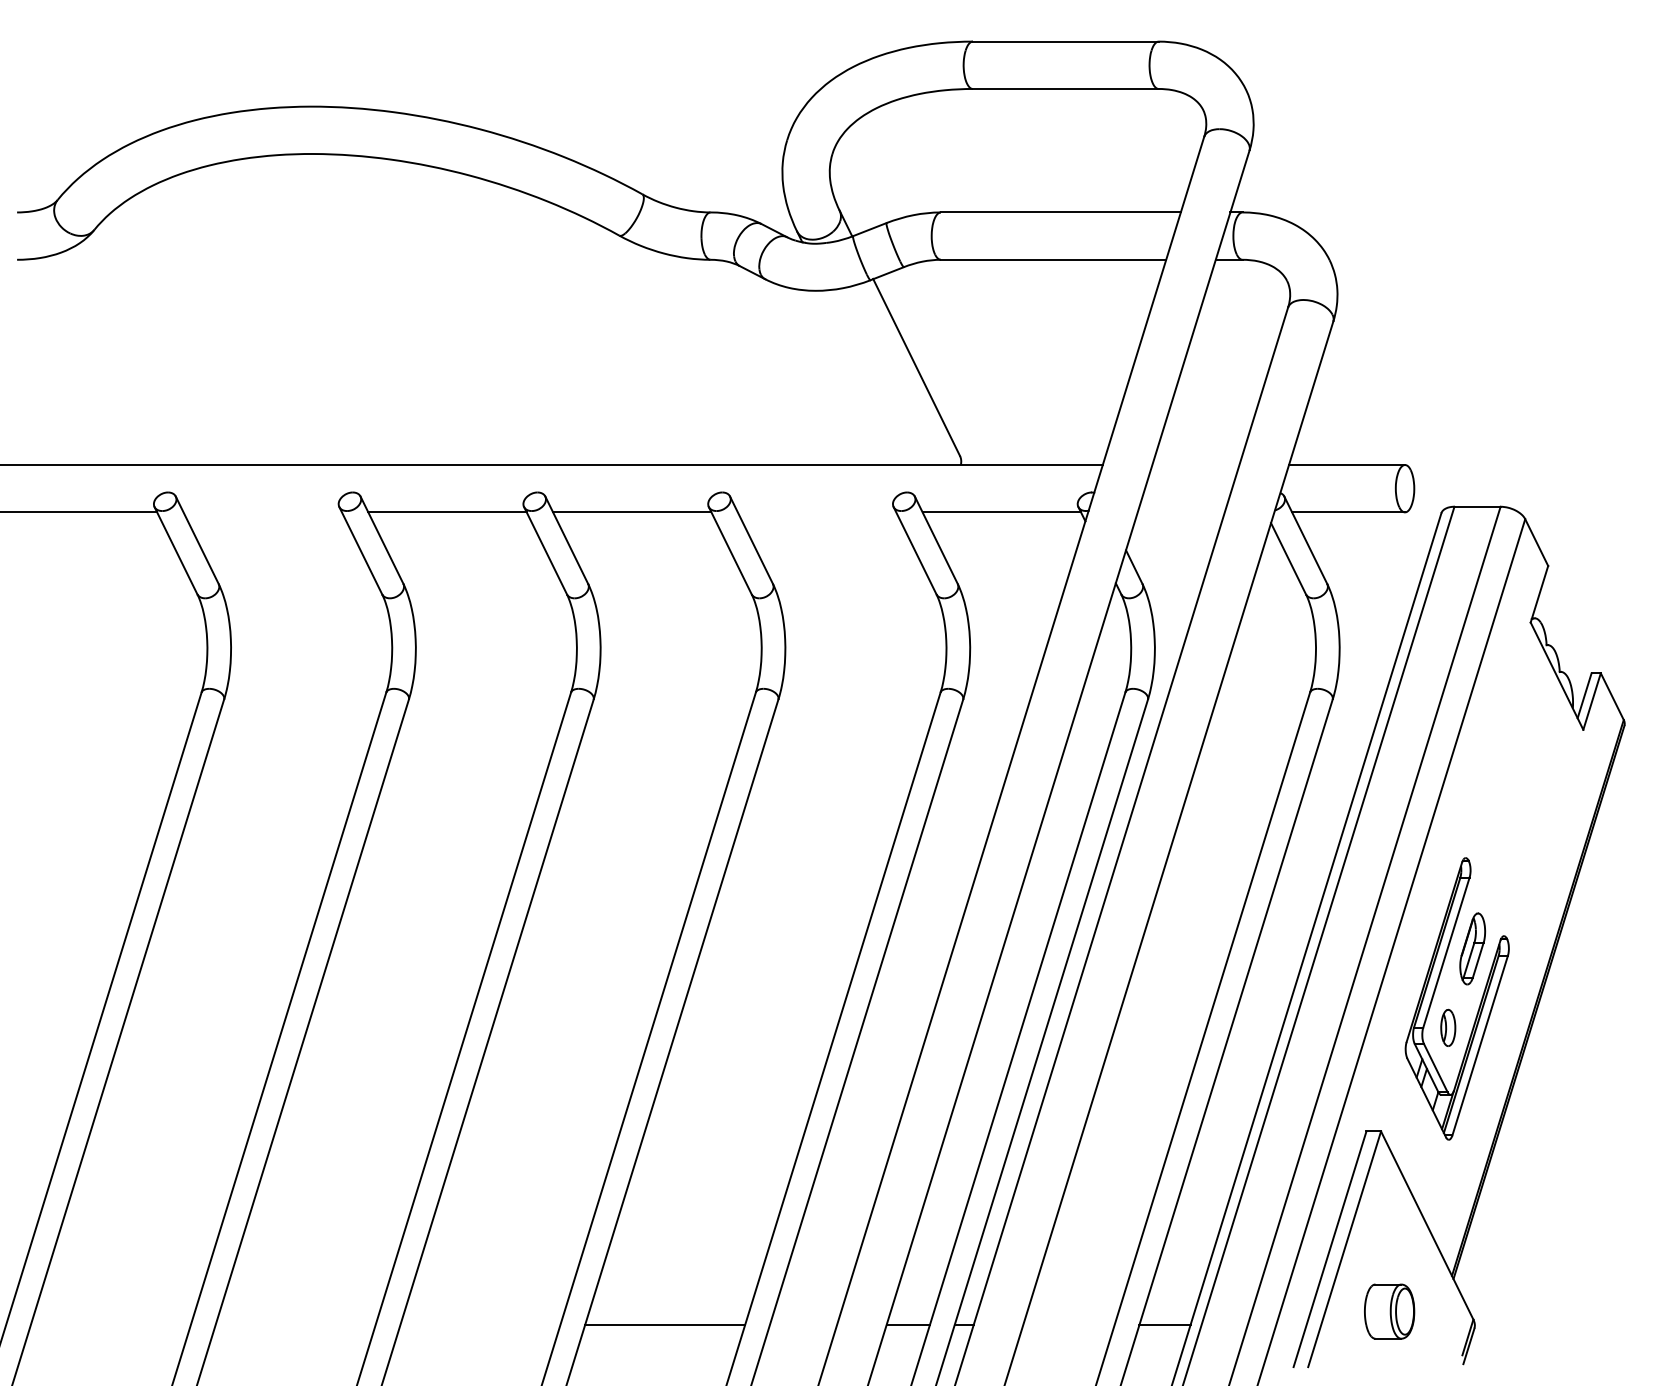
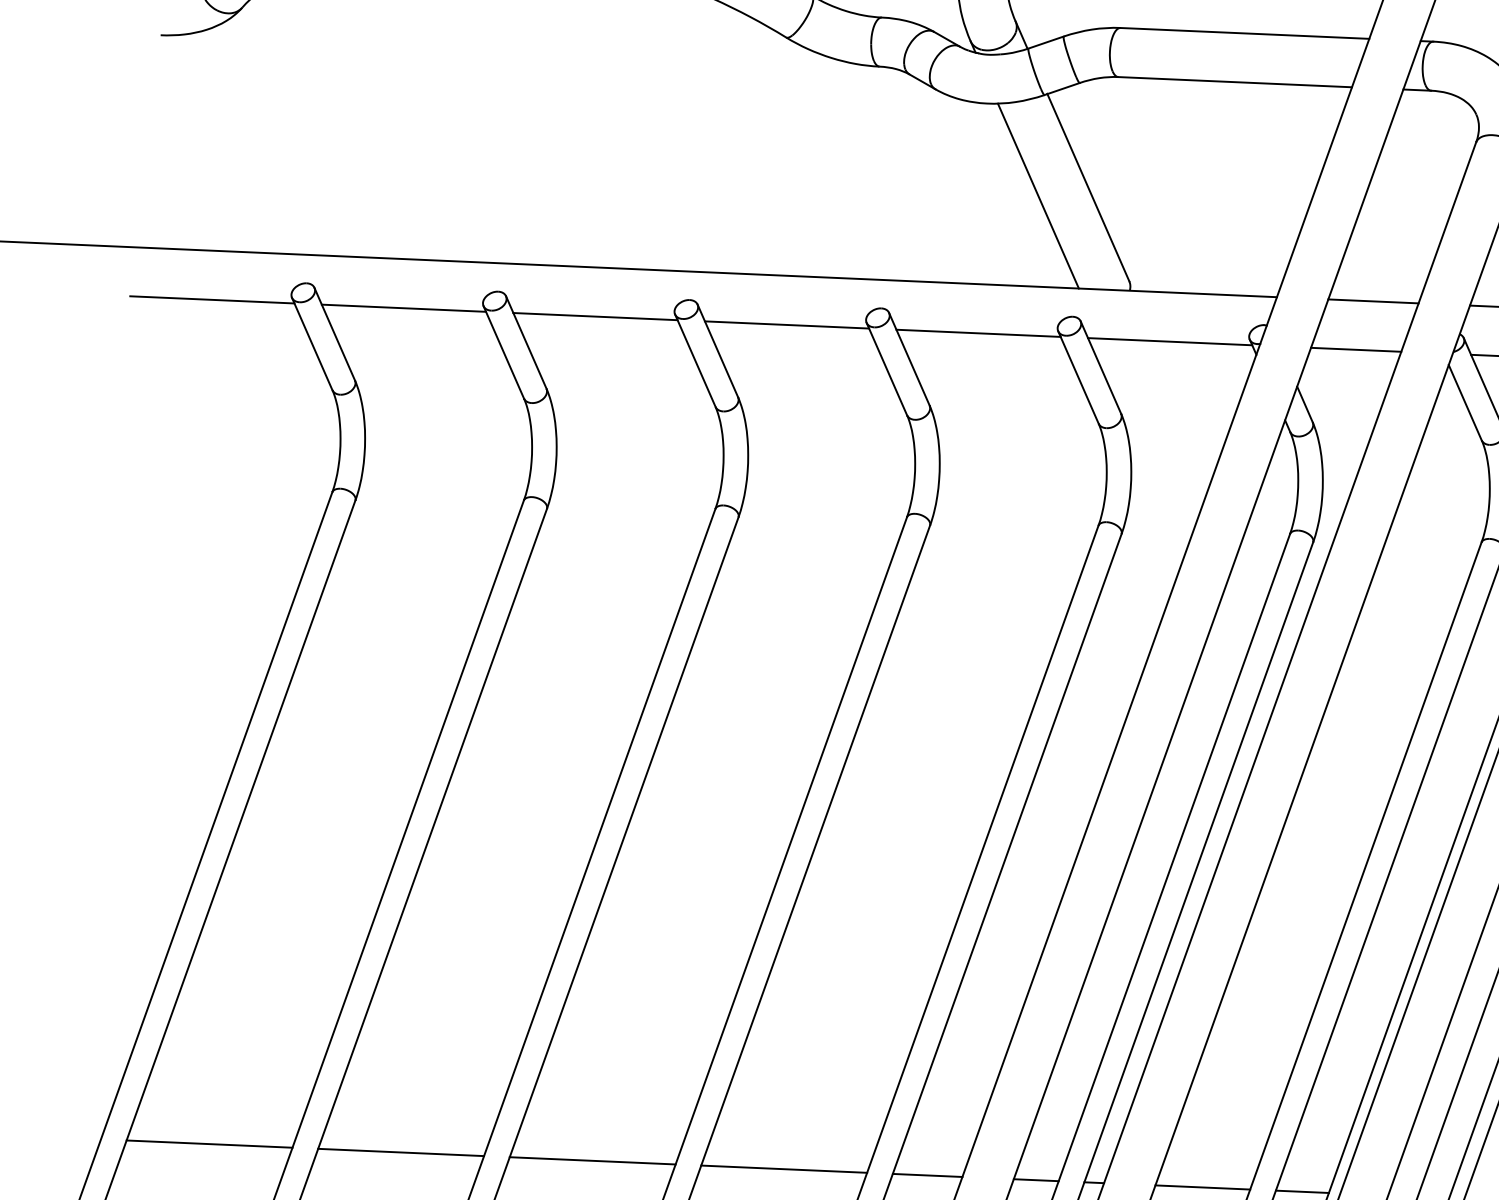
line: (868, 377) -> (1038, 195), added
line: (1195, 465) -> (1373, 301), added
line: (262, 512) -> (403, 308), added
line: (816, 512) -> (977, 333), added
line: (1180, 512) -> (1355, 349), added
line: (110, 1325) -> (209, 1144), added
line: (295, 1325) -> (401, 1152), added
line: (480, 1325) -> (592, 1161), added
line: (803, 1325) -> (927, 1175), added
line: (1068, 1325) -> (1202, 1187), added

